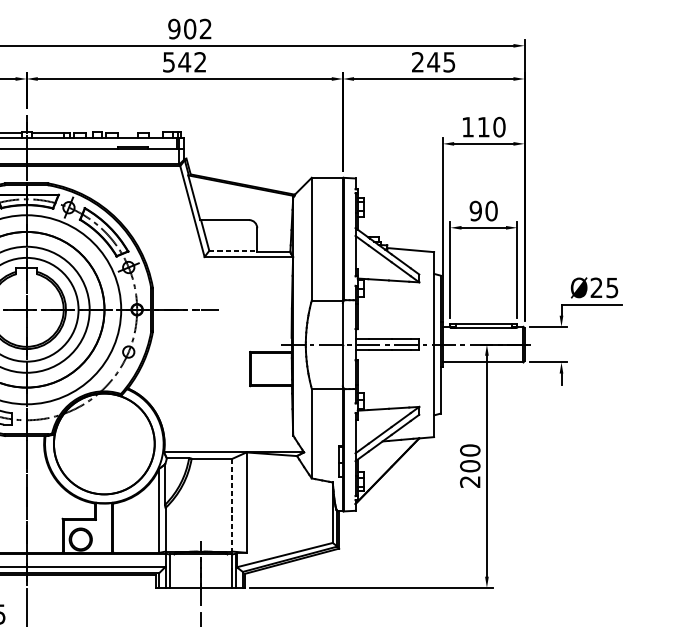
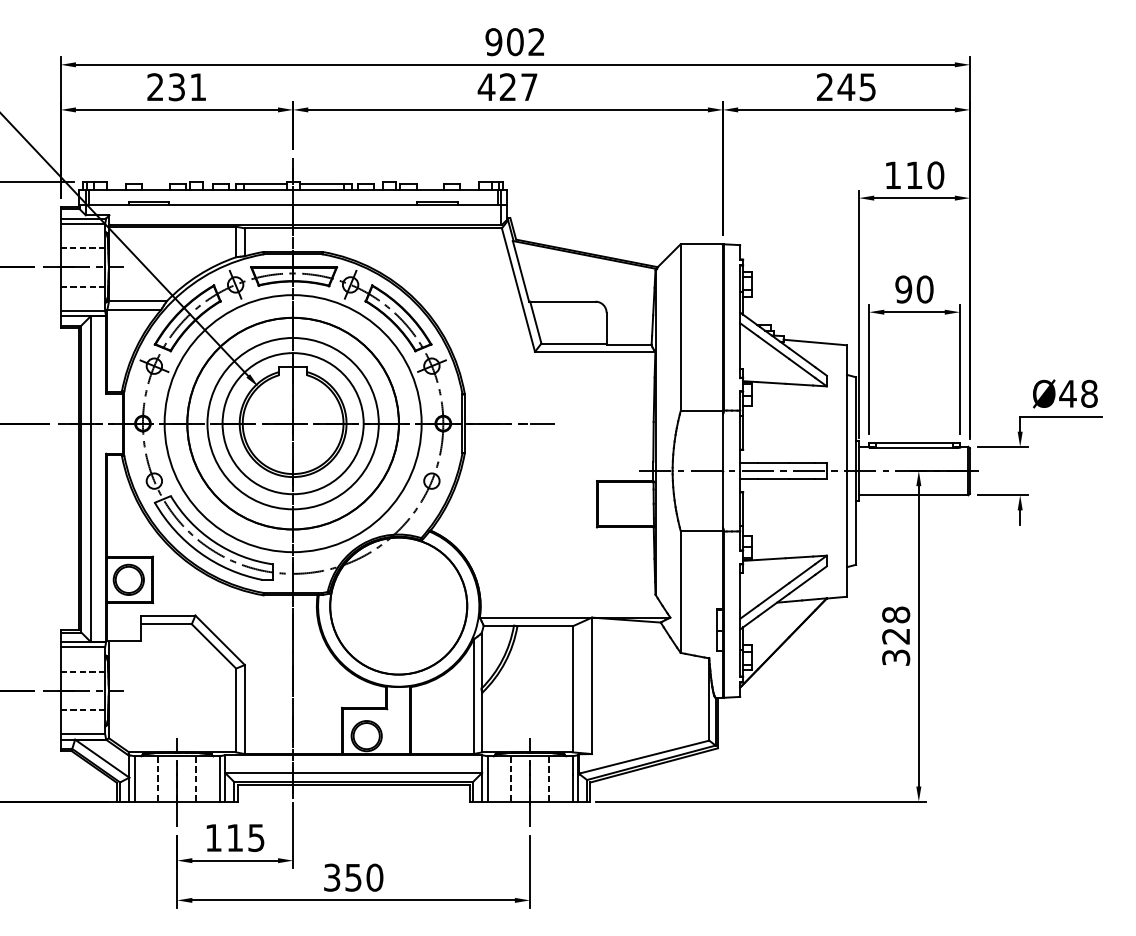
text: (184, 62) -> (507, 87), 542 -> 427
line: (233, 250) -> (574, 343), dashed -> solid
text: (604, 287) -> (1078, 393), Ø25 -> Ø48
text: (470, 465) -> (896, 635), 200 -> 328
line: (232, 505) -> (572, 689), dashed -> solid
line: (186, 570) -> (510, 778), added
line: (215, 570) -> (549, 778), added

